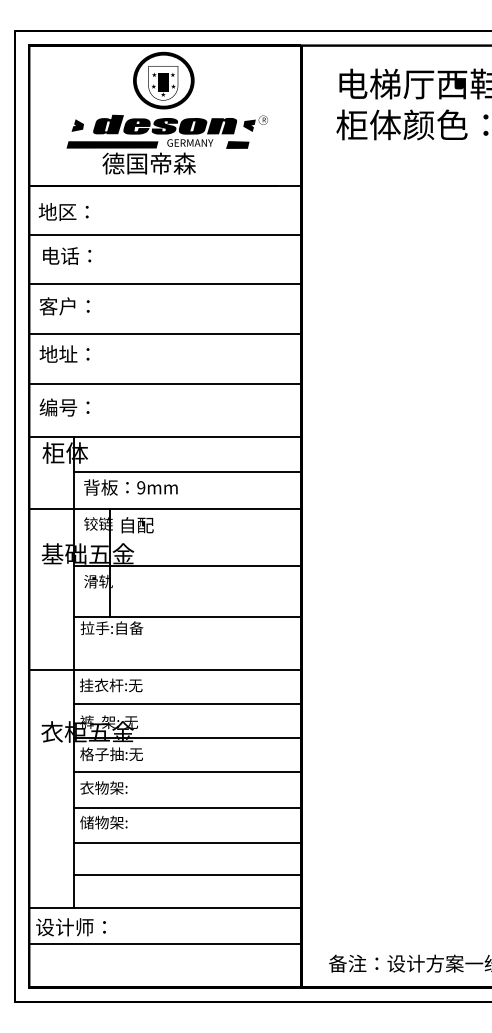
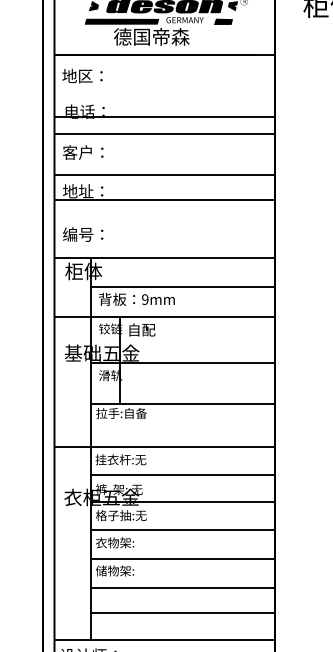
line: (165, 234) -> (164, 116), moved
line: (165, 383) -> (164, 199), moved

